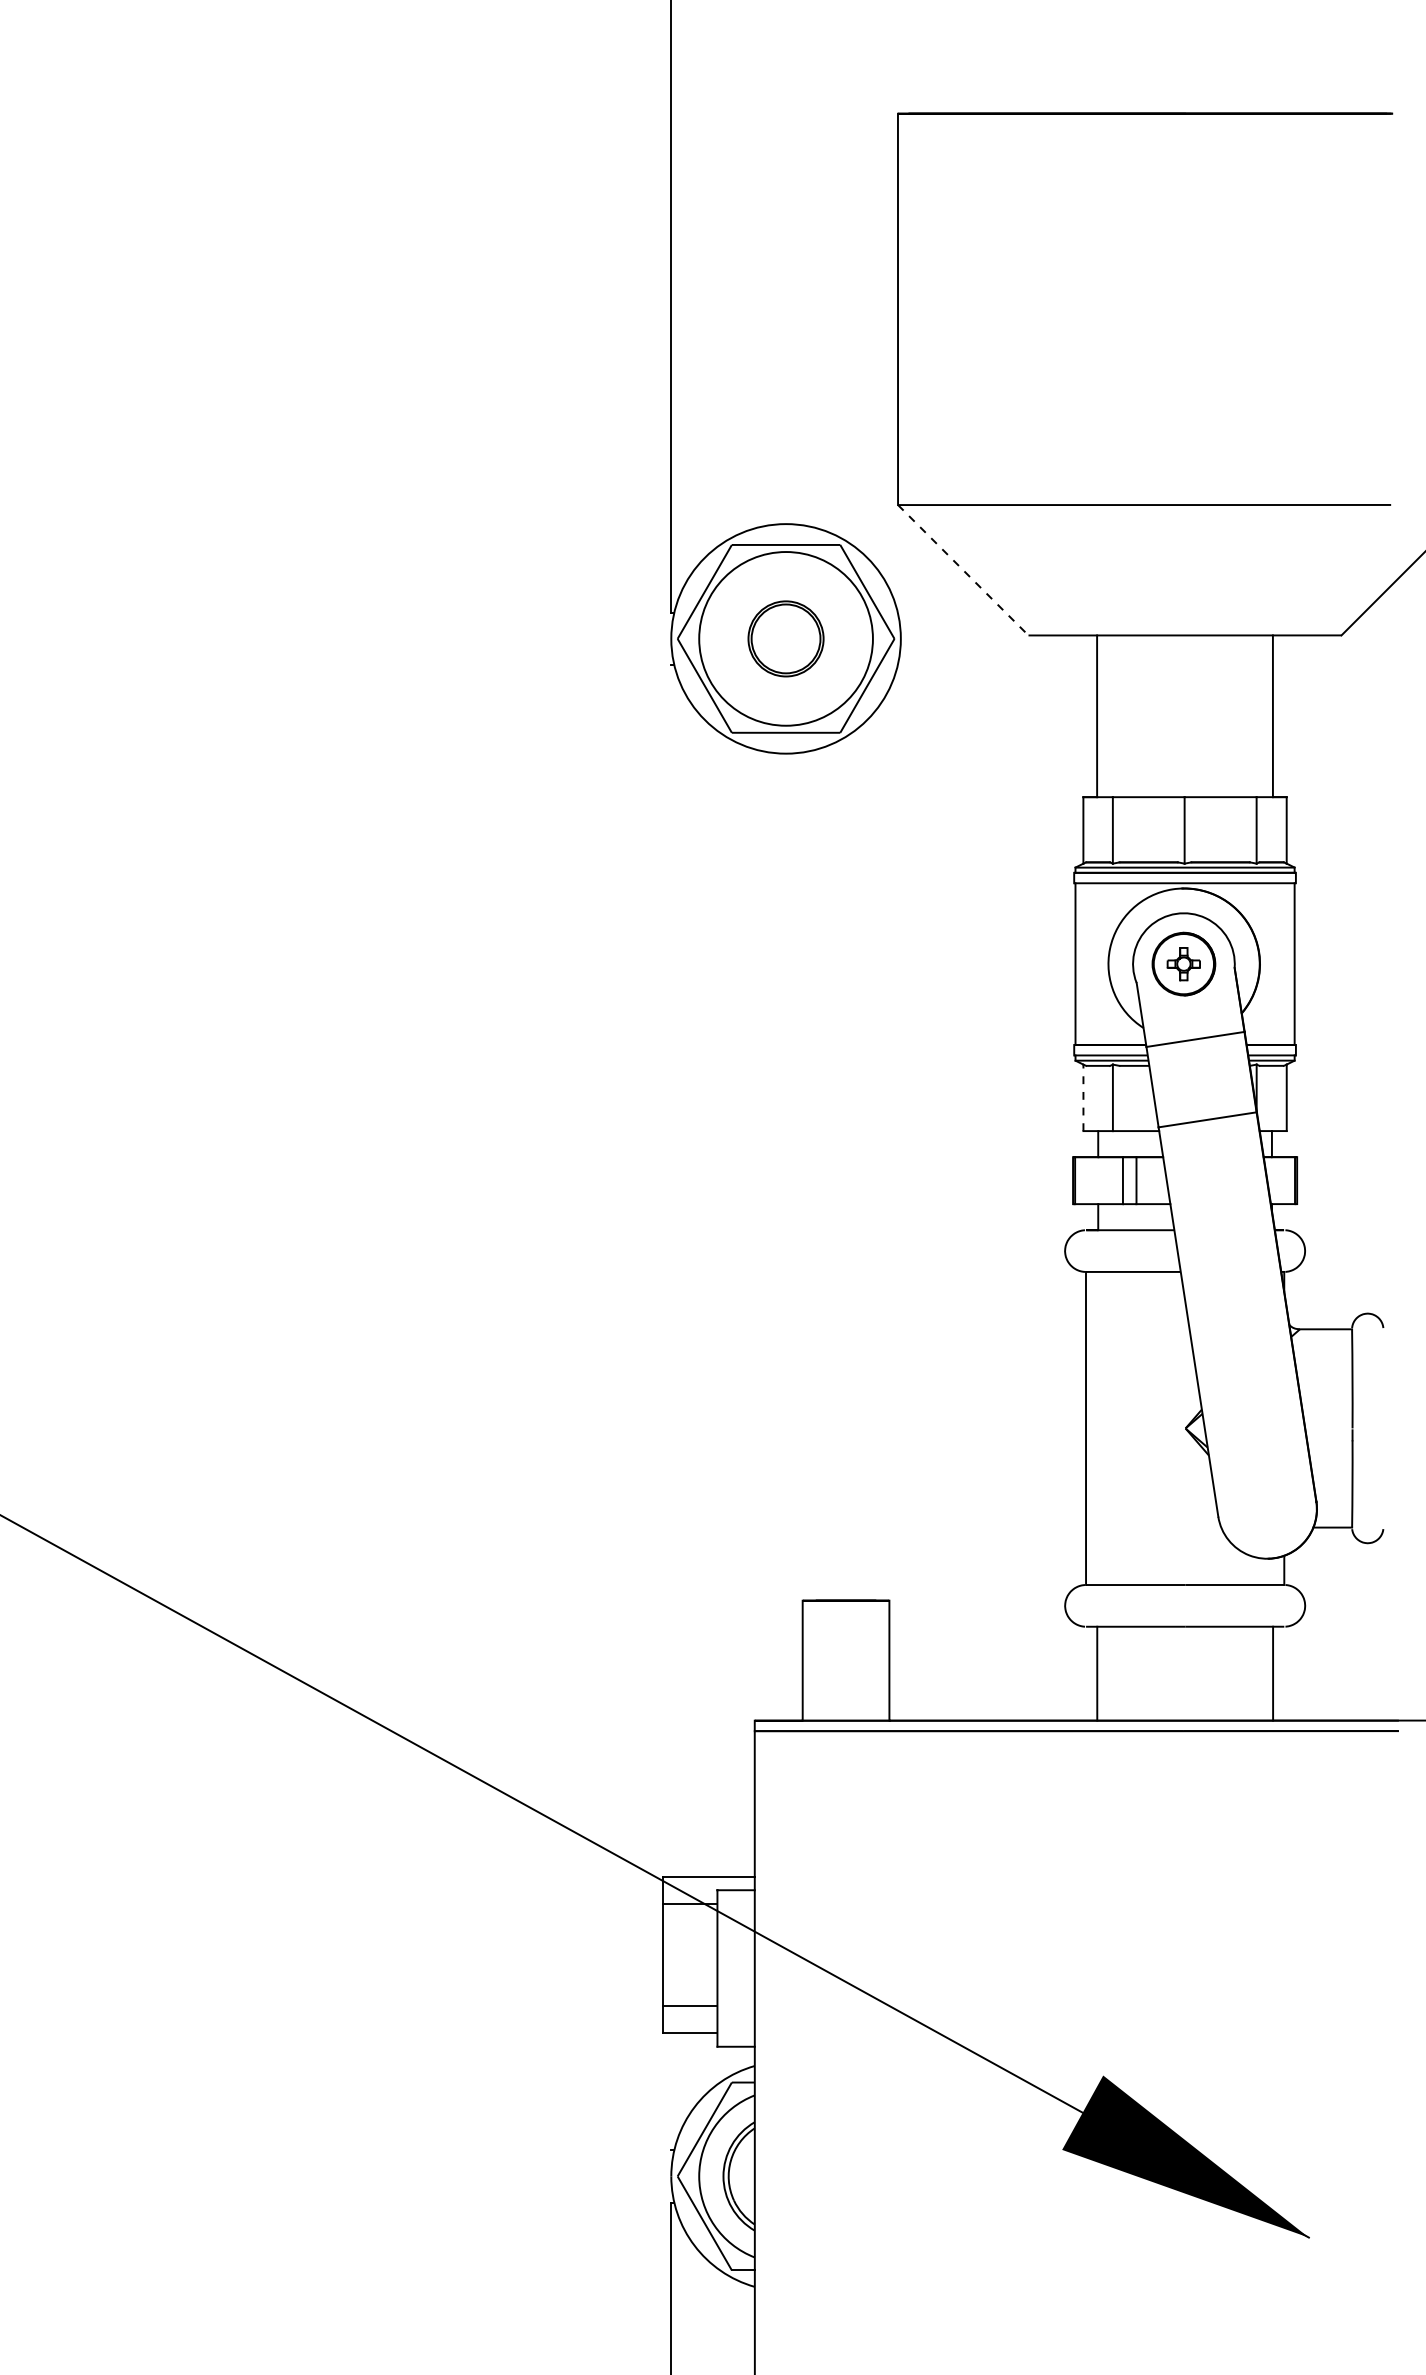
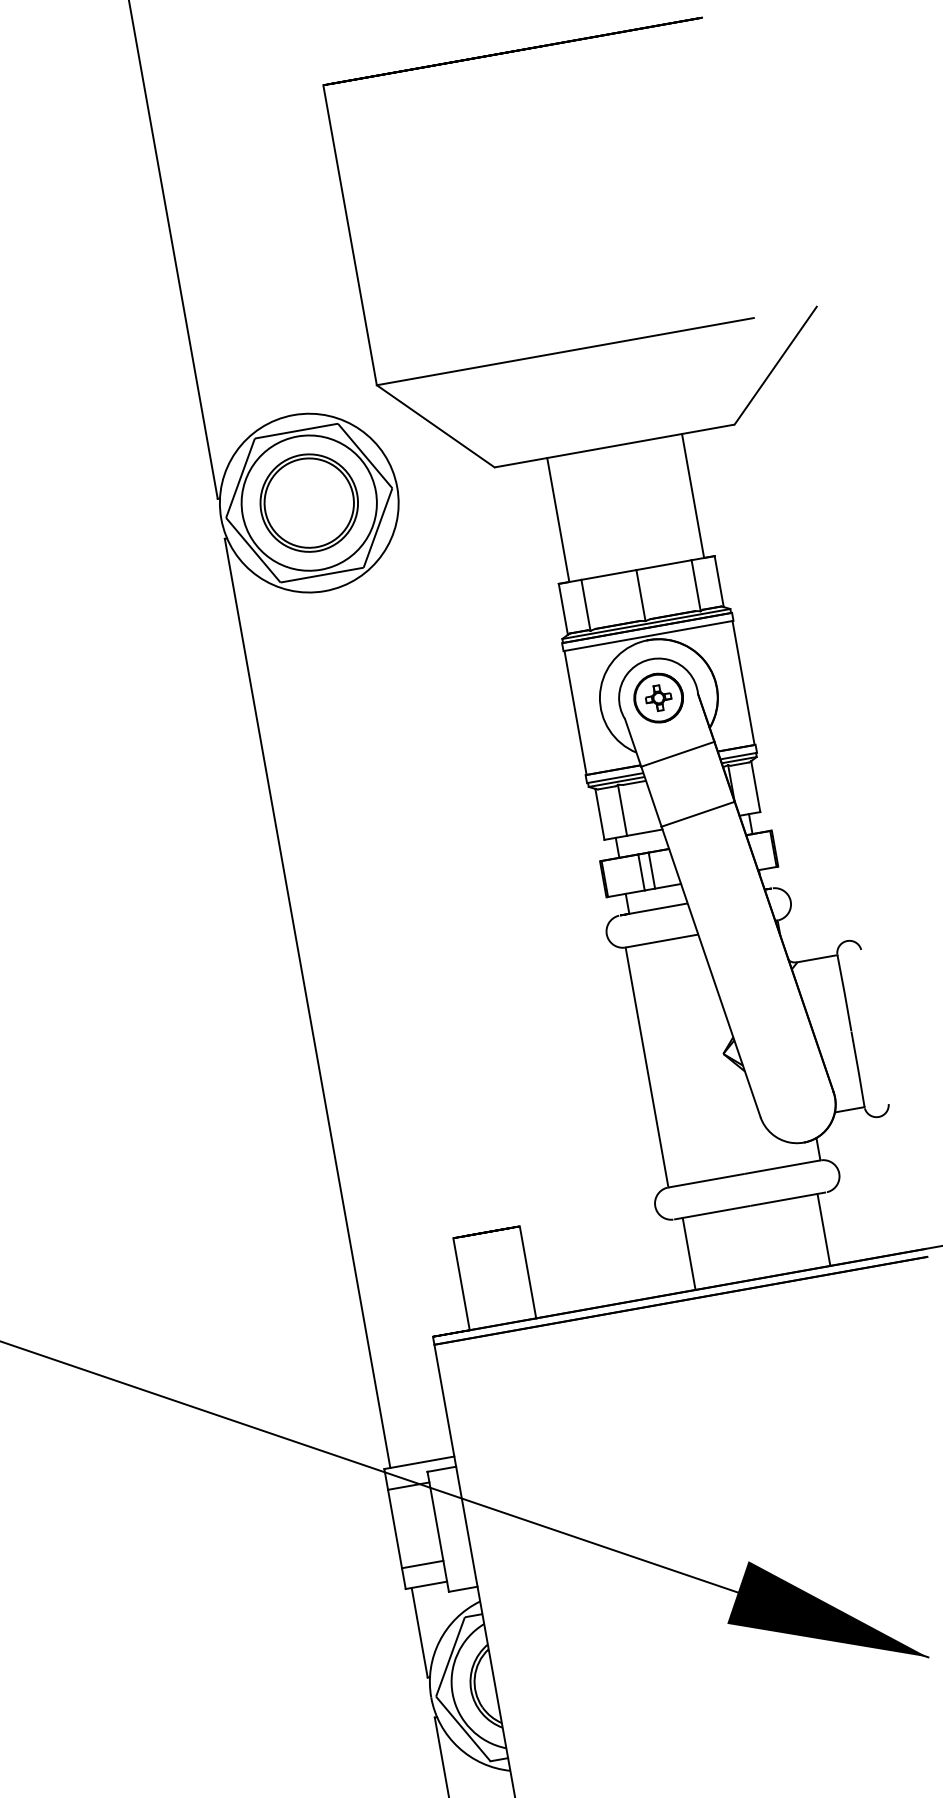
line: (963, 570) -> (435, 426), dashed -> solid
part: (785, 638) -> (308, 502), size x1.67
line: (1083, 1097) -> (599, 814), dashed -> solid
line: (671, 1270) -> (307, 1003), added
line: (671, 2091) -> (419, 1632), added

